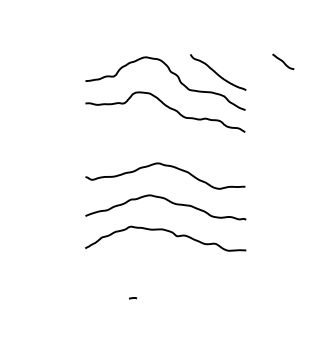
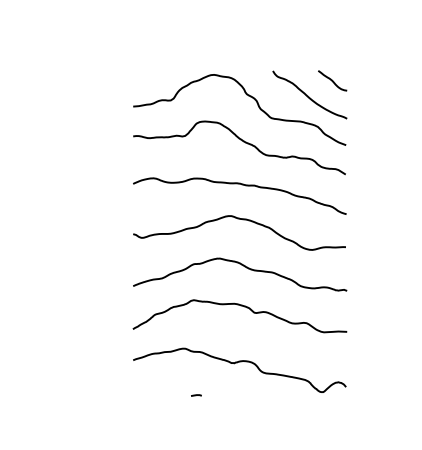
curve: (283, 61) -> (332, 80), moved
curve: (166, 140) -> (241, 185), added
curve: (163, 274) -> (237, 363), added

